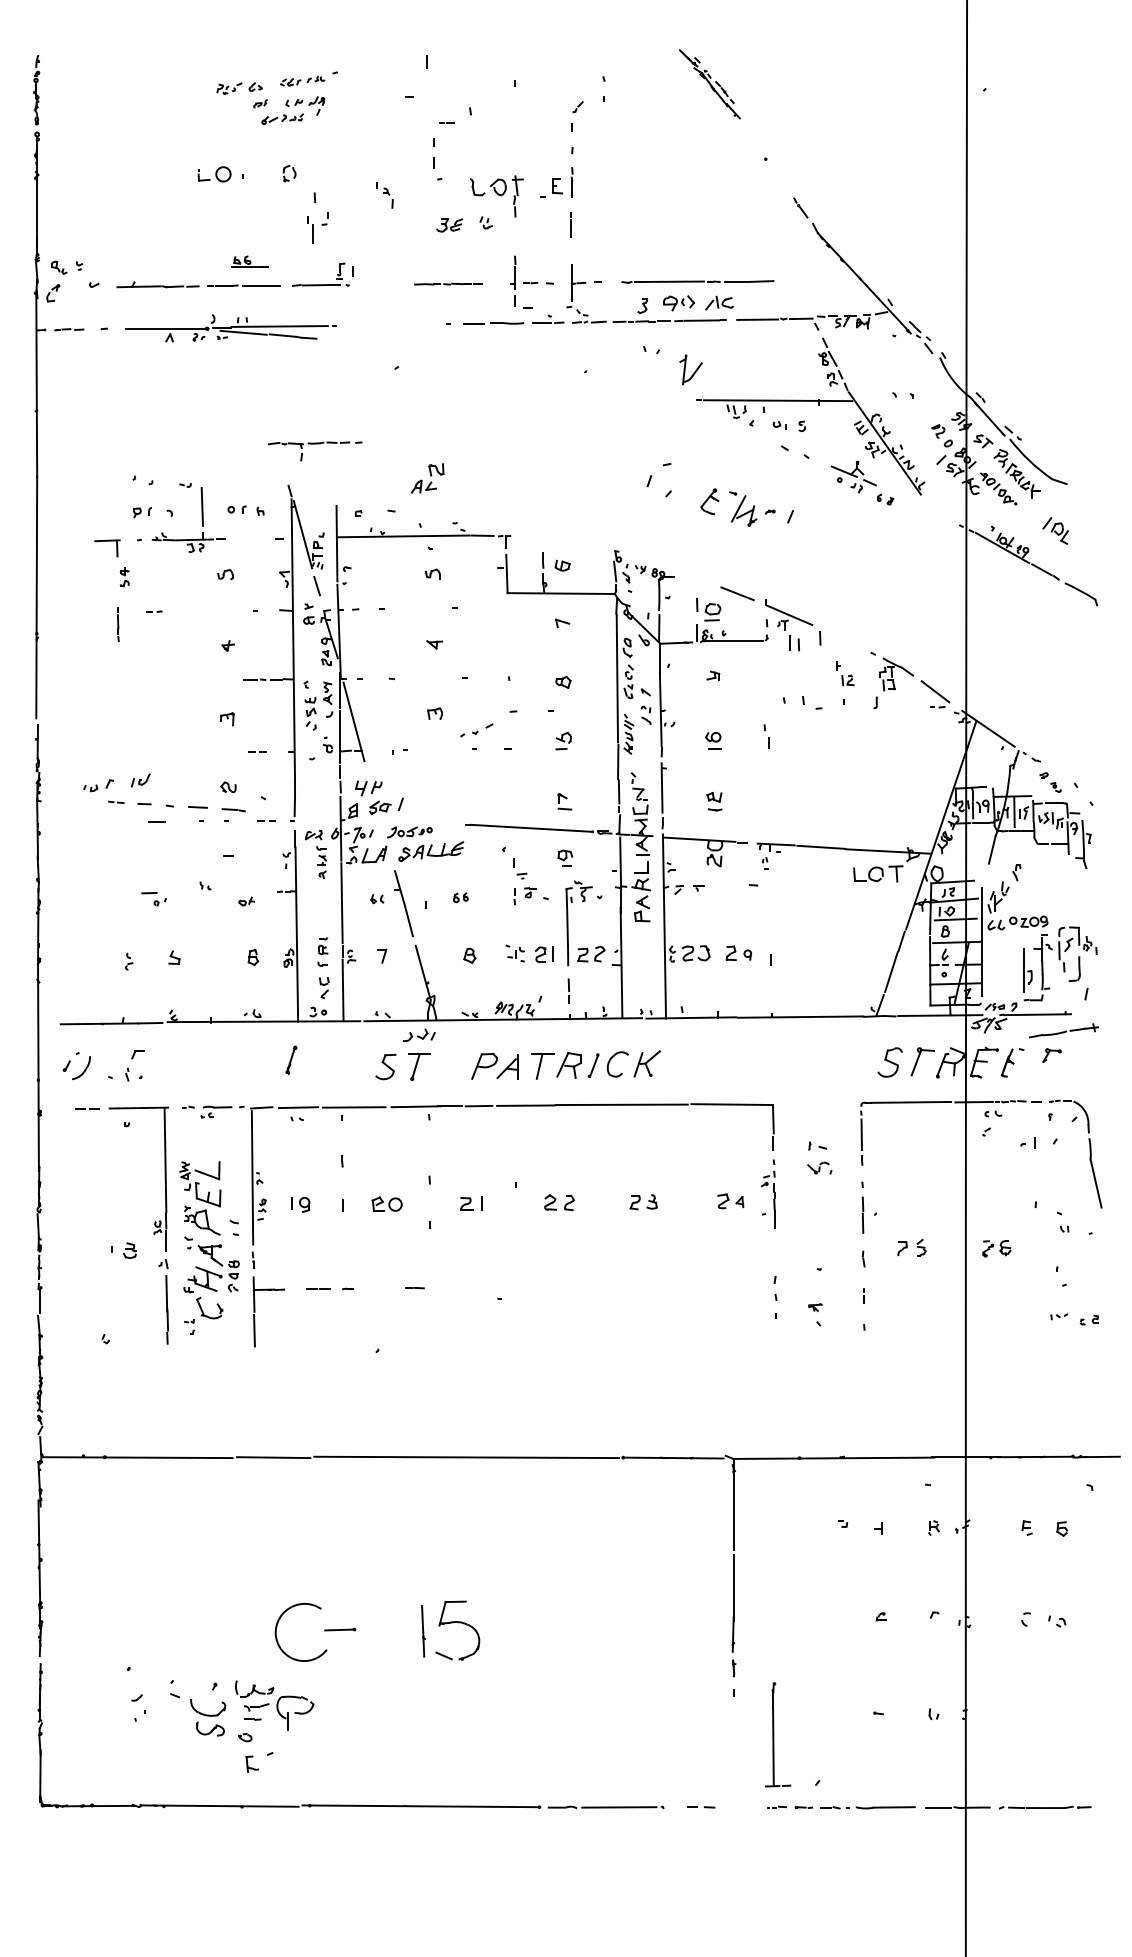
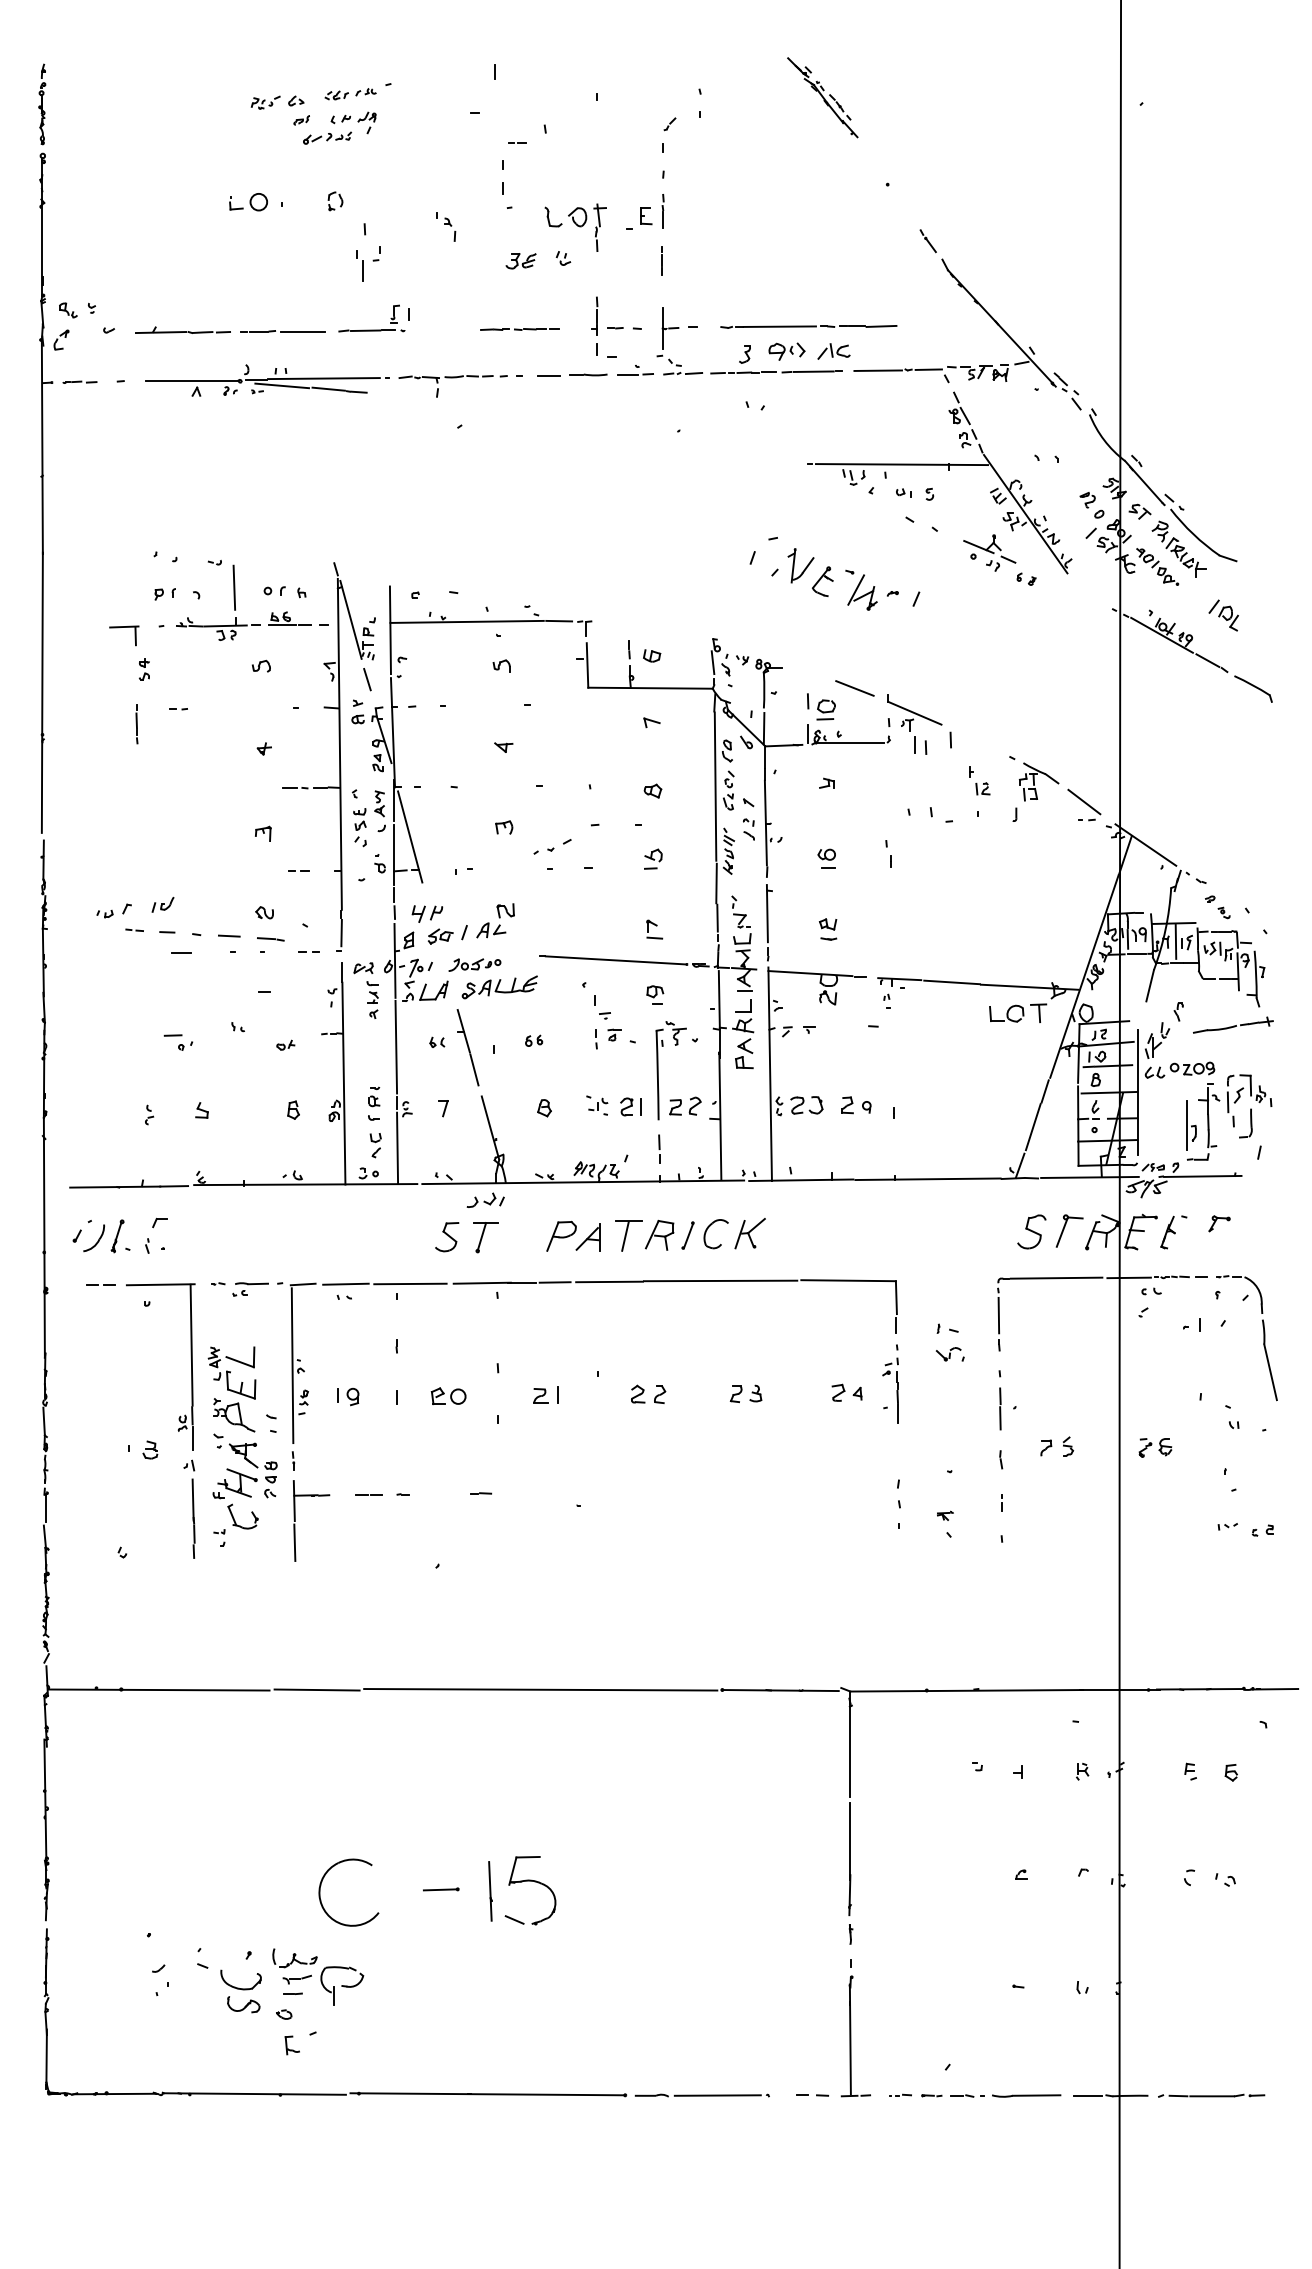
part: (249, 261) -> (289, 618), moved
part: (690, 369) -> (800, 565), moved
part: (314, 444) -> (452, 378), moved
part: (427, 478) -> (495, 920), moved
part: (1064, 1030) -> (1233, 1024), moved
part: (291, 1060) -> (117, 1236), moved
part: (340, 1629) -> (441, 1889), moved
part: (777, 1734) -> (855, 2036), moved

